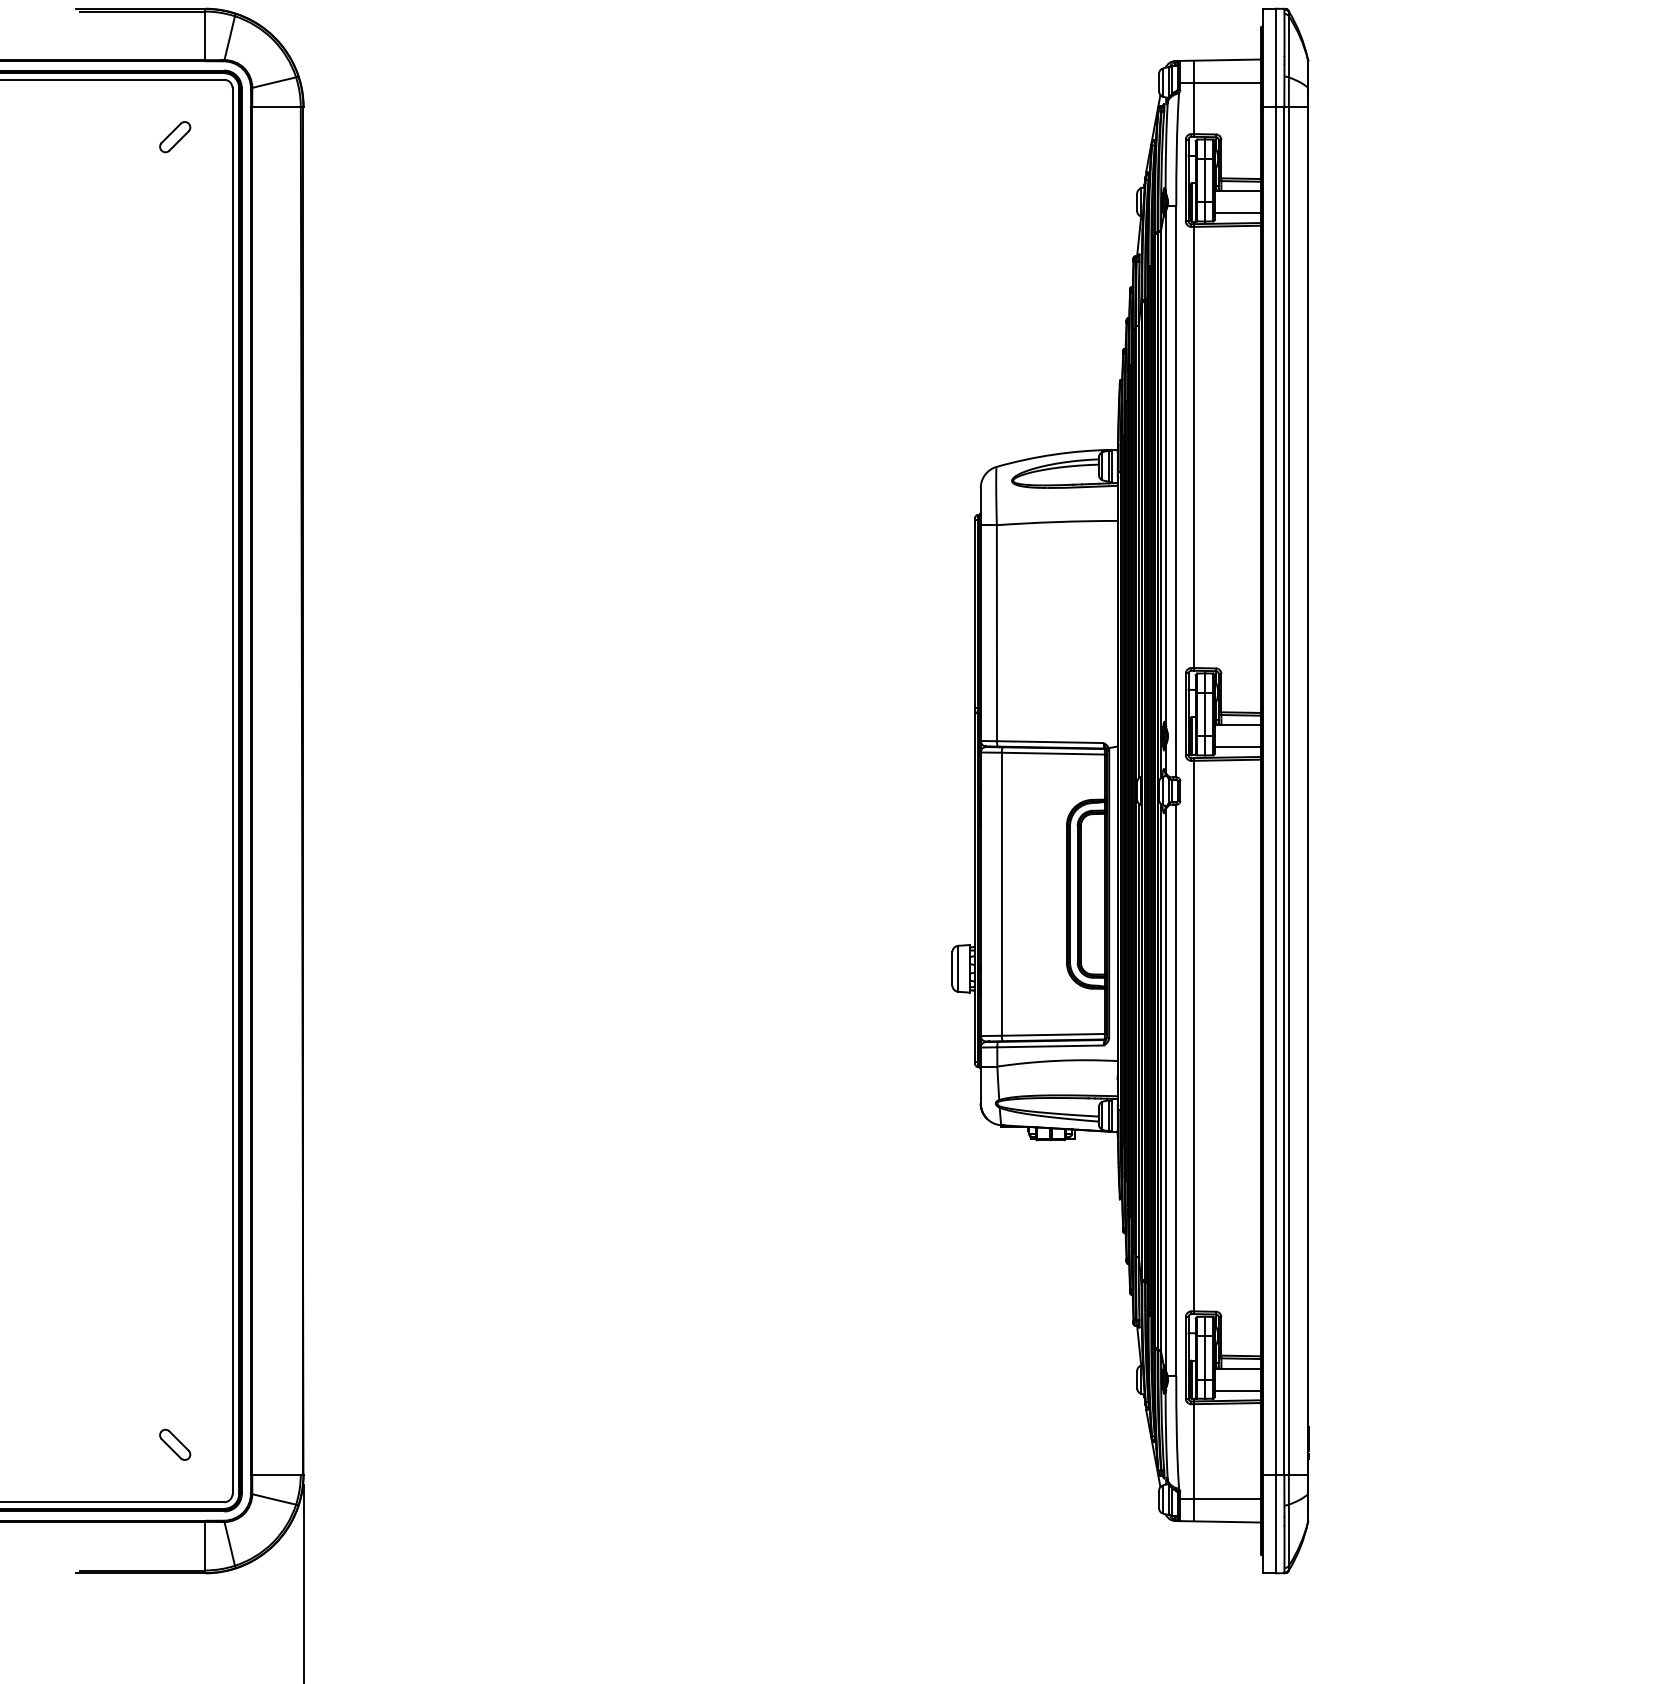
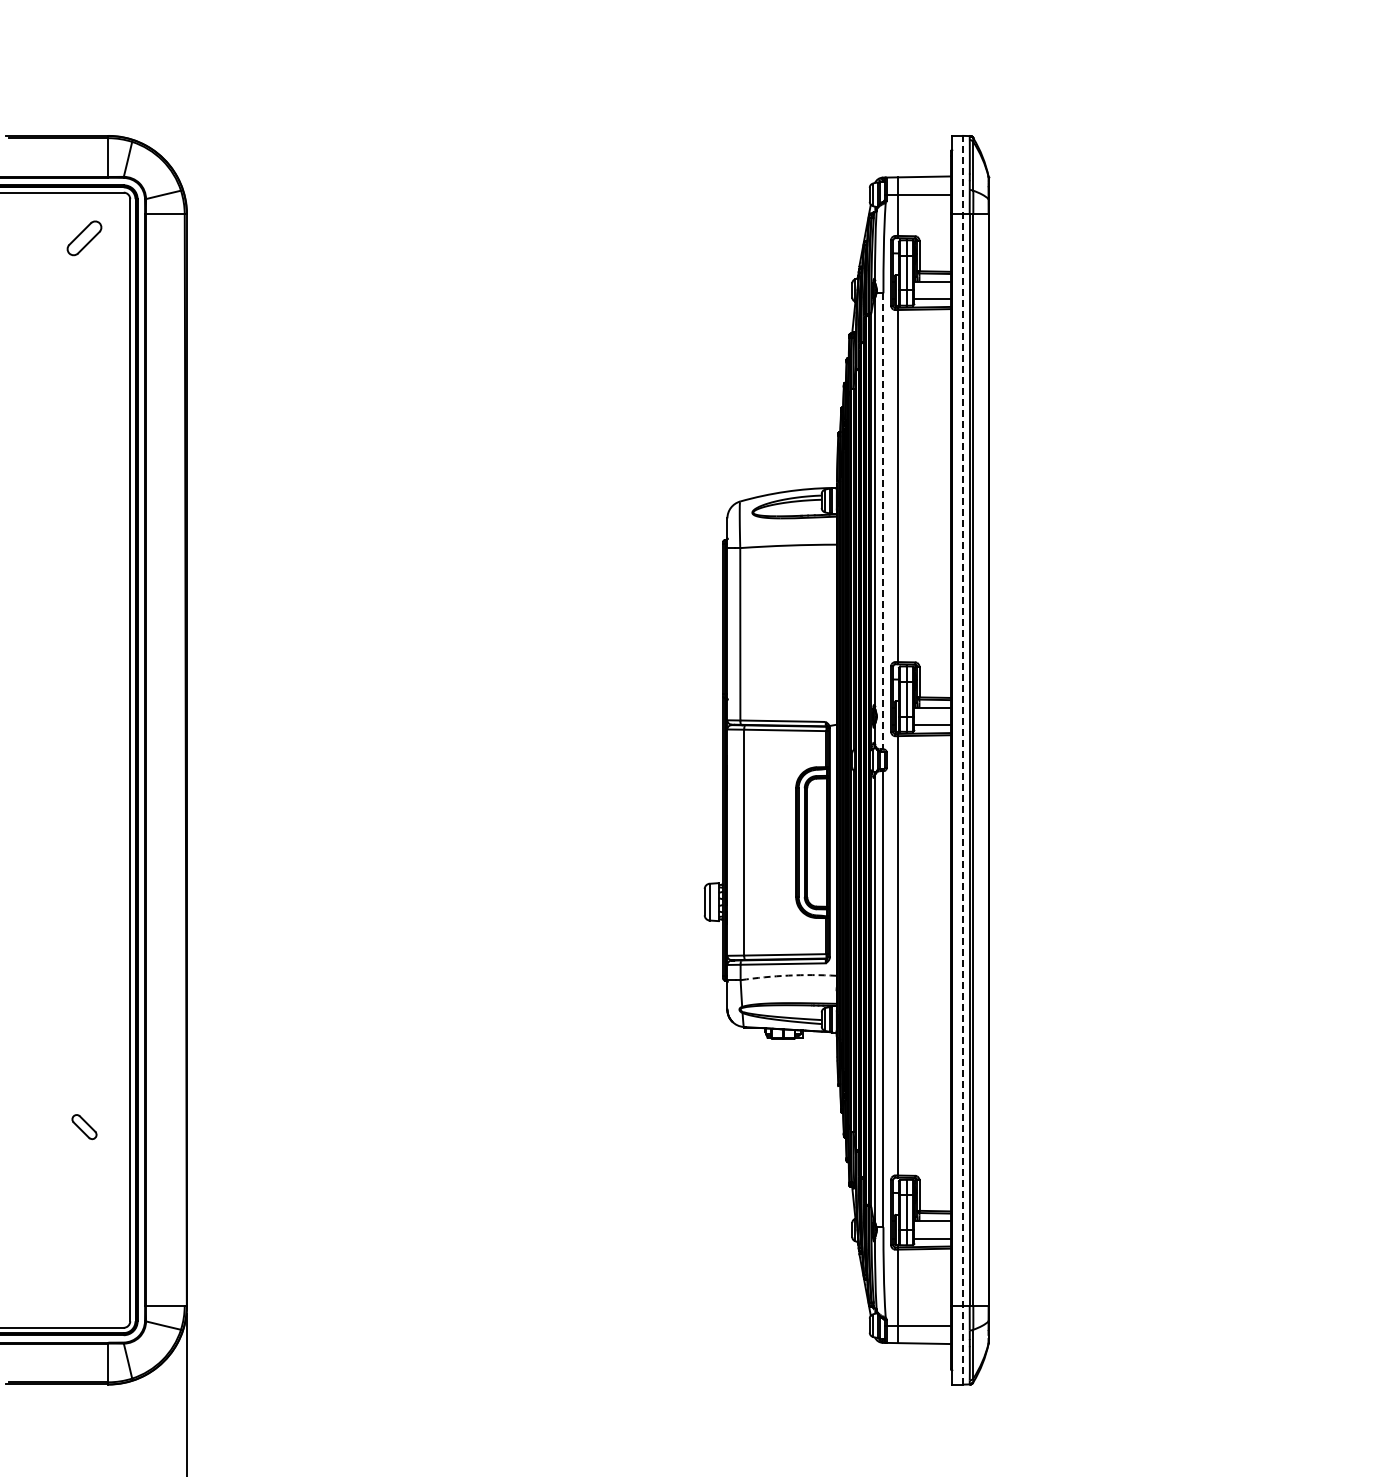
part: (175, 137) -> (84, 238), size x1.4
line: (1176, 491) -> (883, 521), solid -> dashed
line: (1276, 790) -> (963, 759), solid -> dashed
arc: (1057, 1060) -> (788, 975), solid -> dashed
part: (175, 1444) -> (84, 1126), moved

